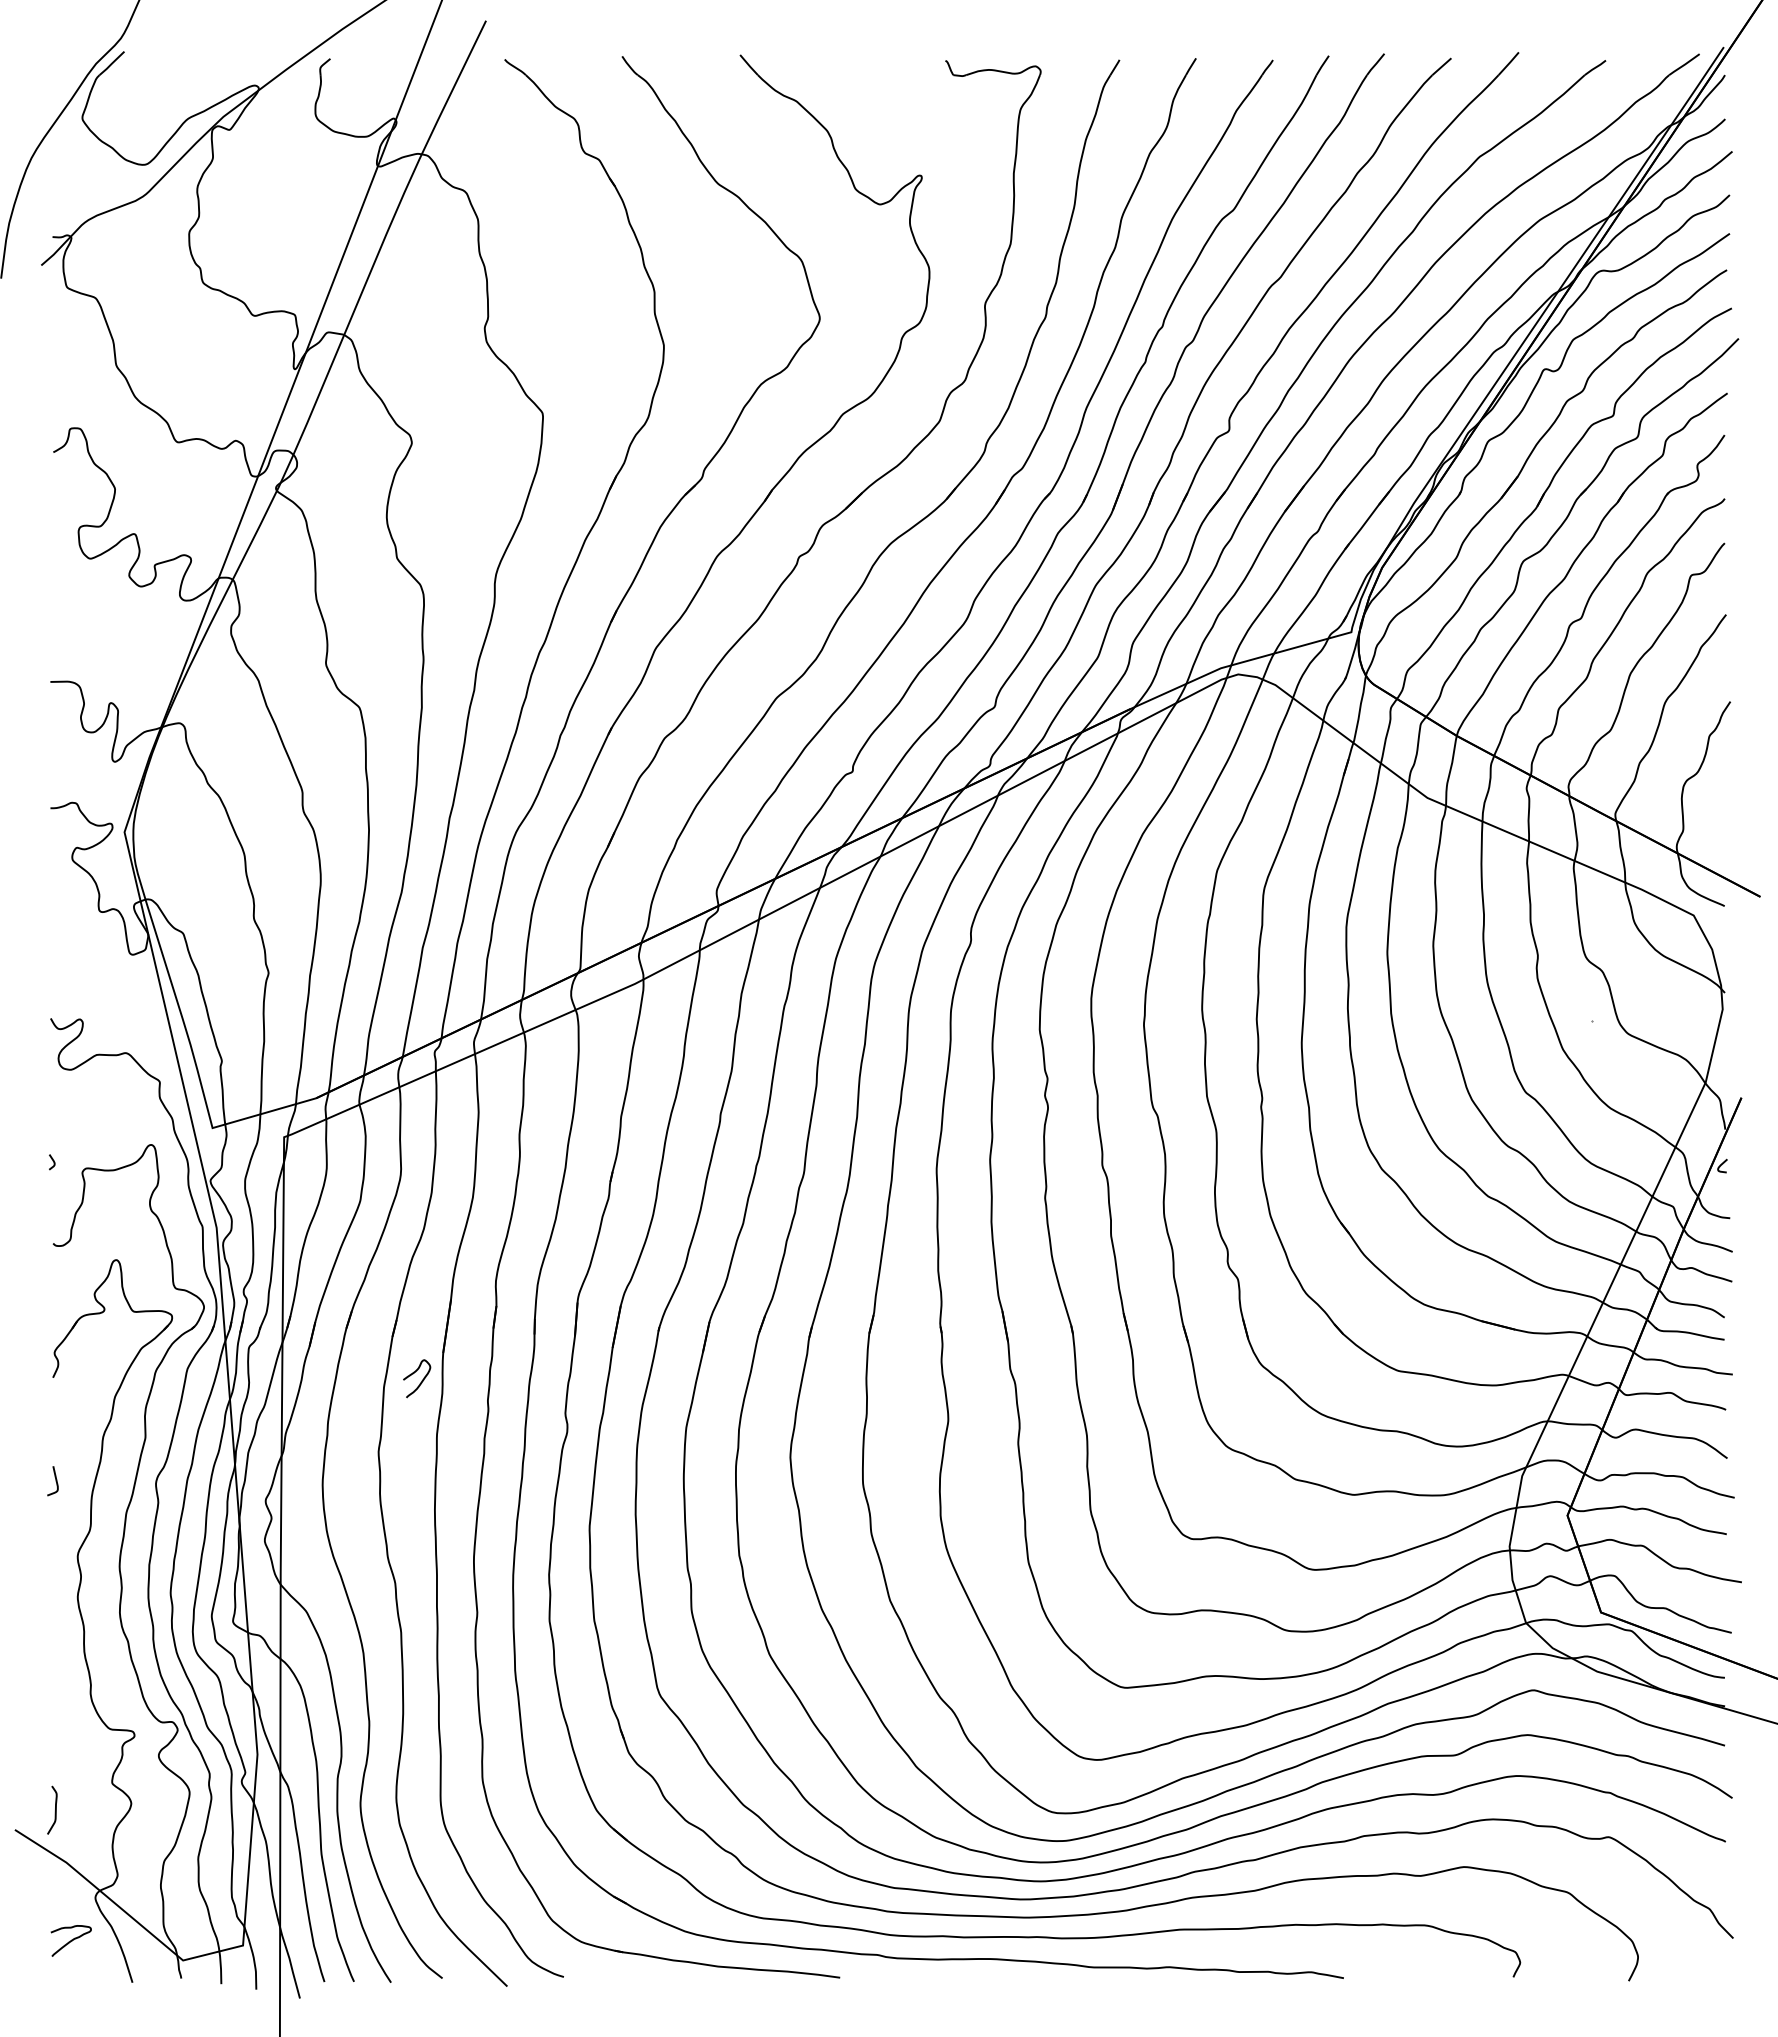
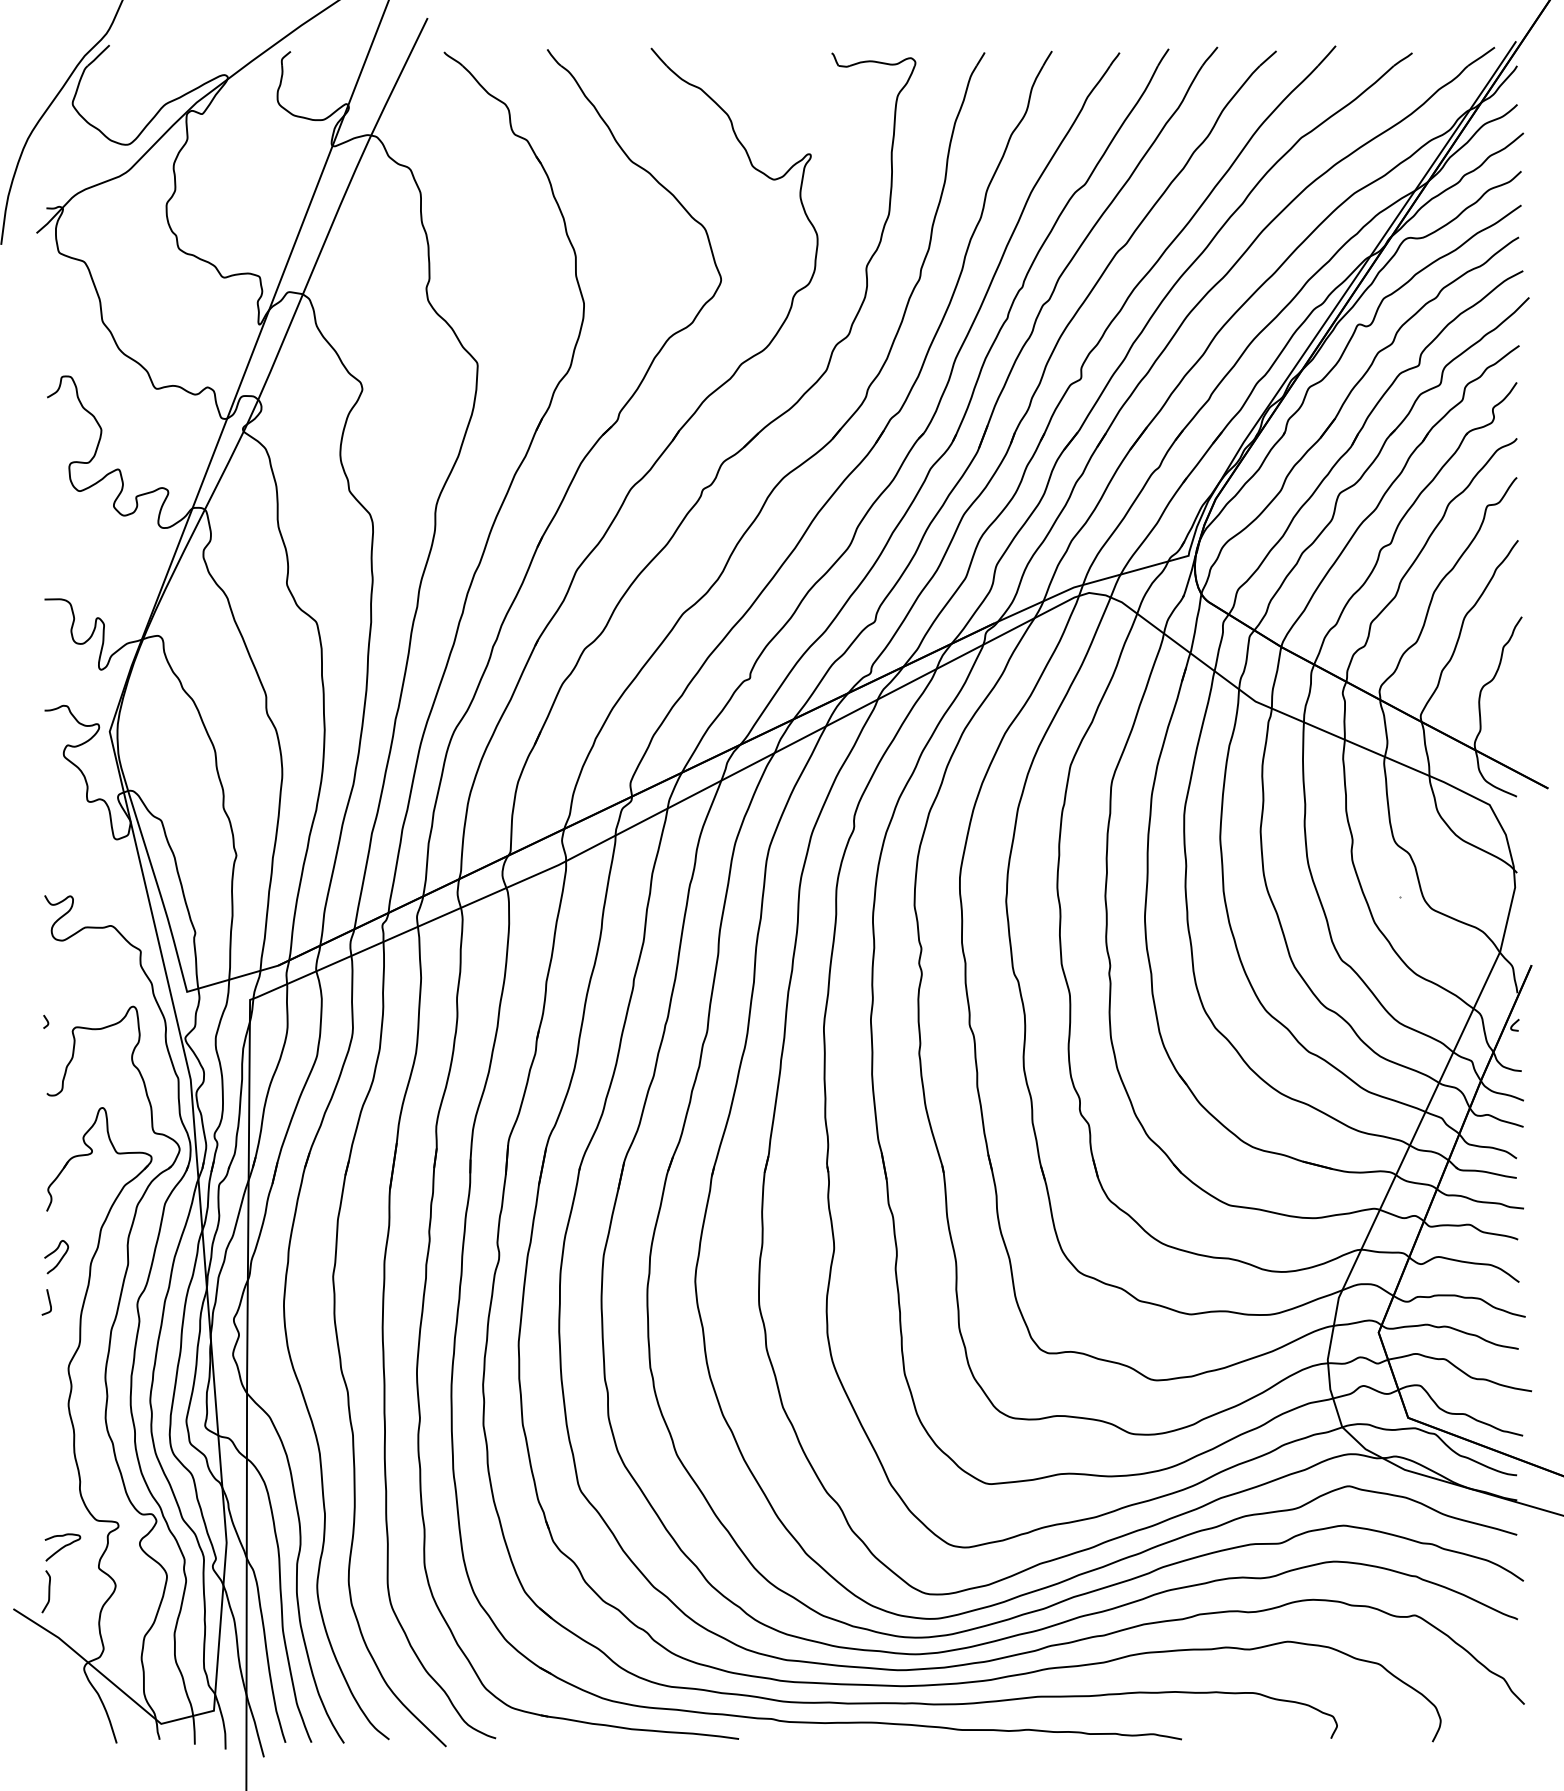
curve: (421, 1380) -> (60, 1258), moved
curve: (70, 1940) -> (62, 1547), moved

